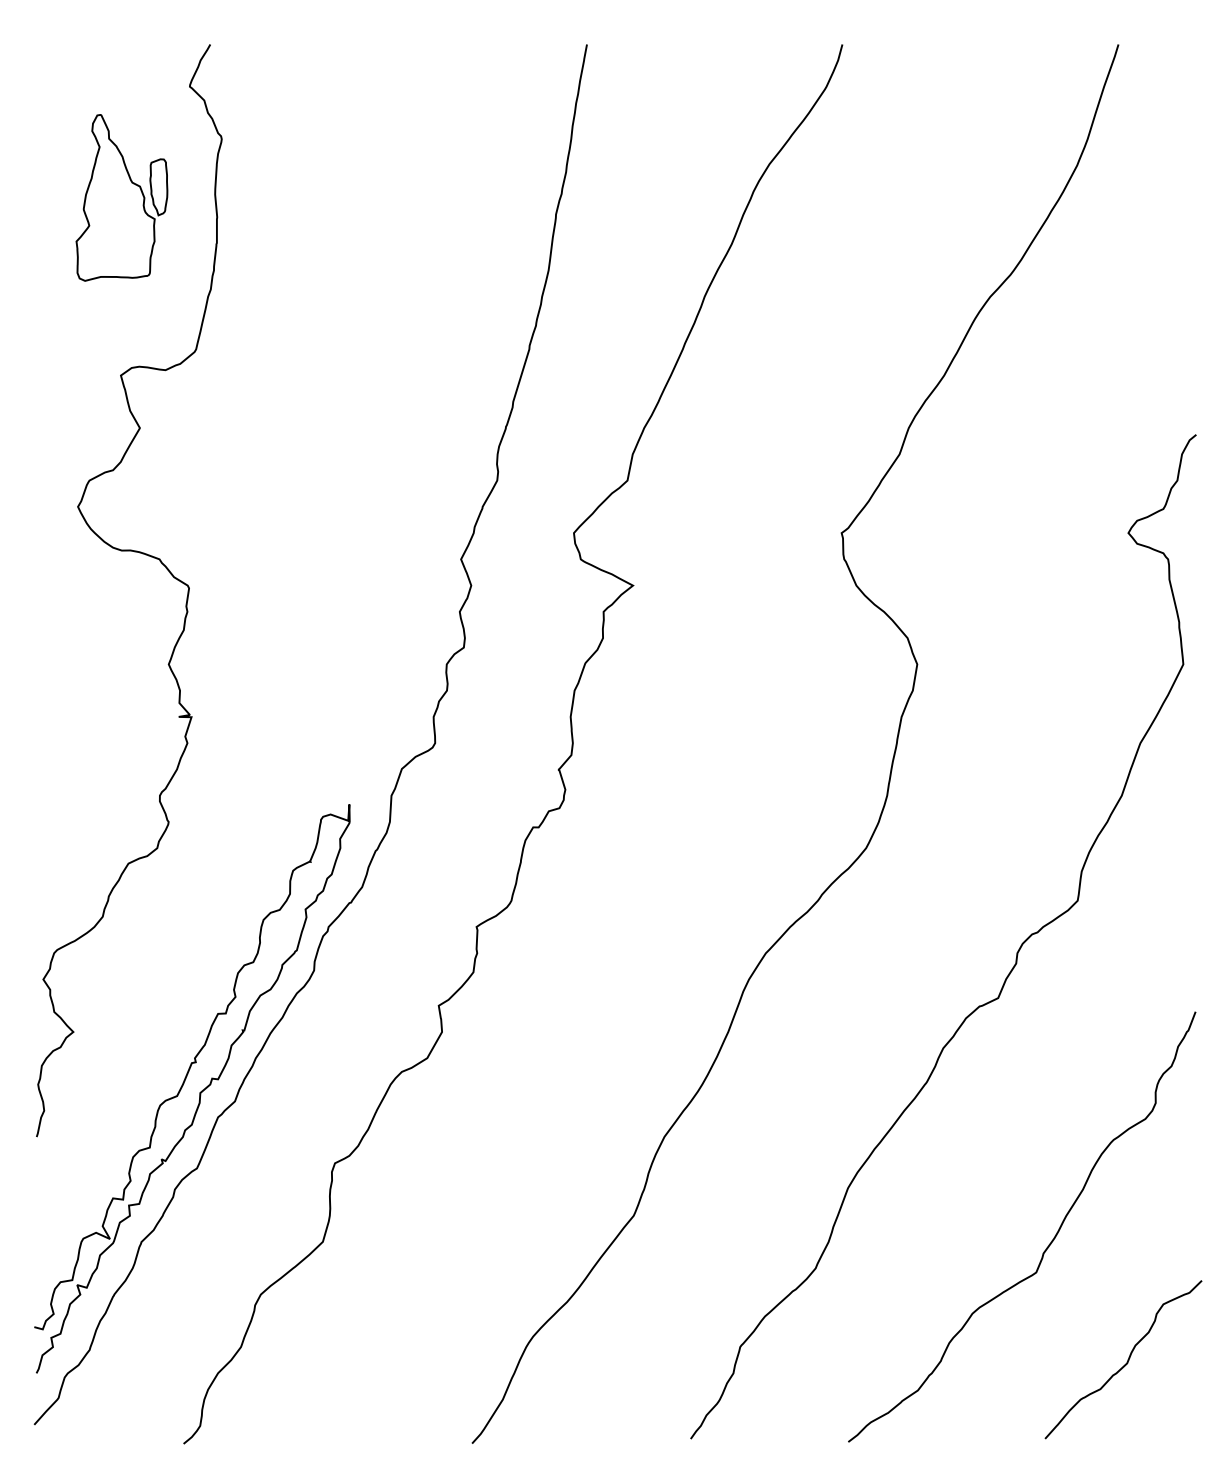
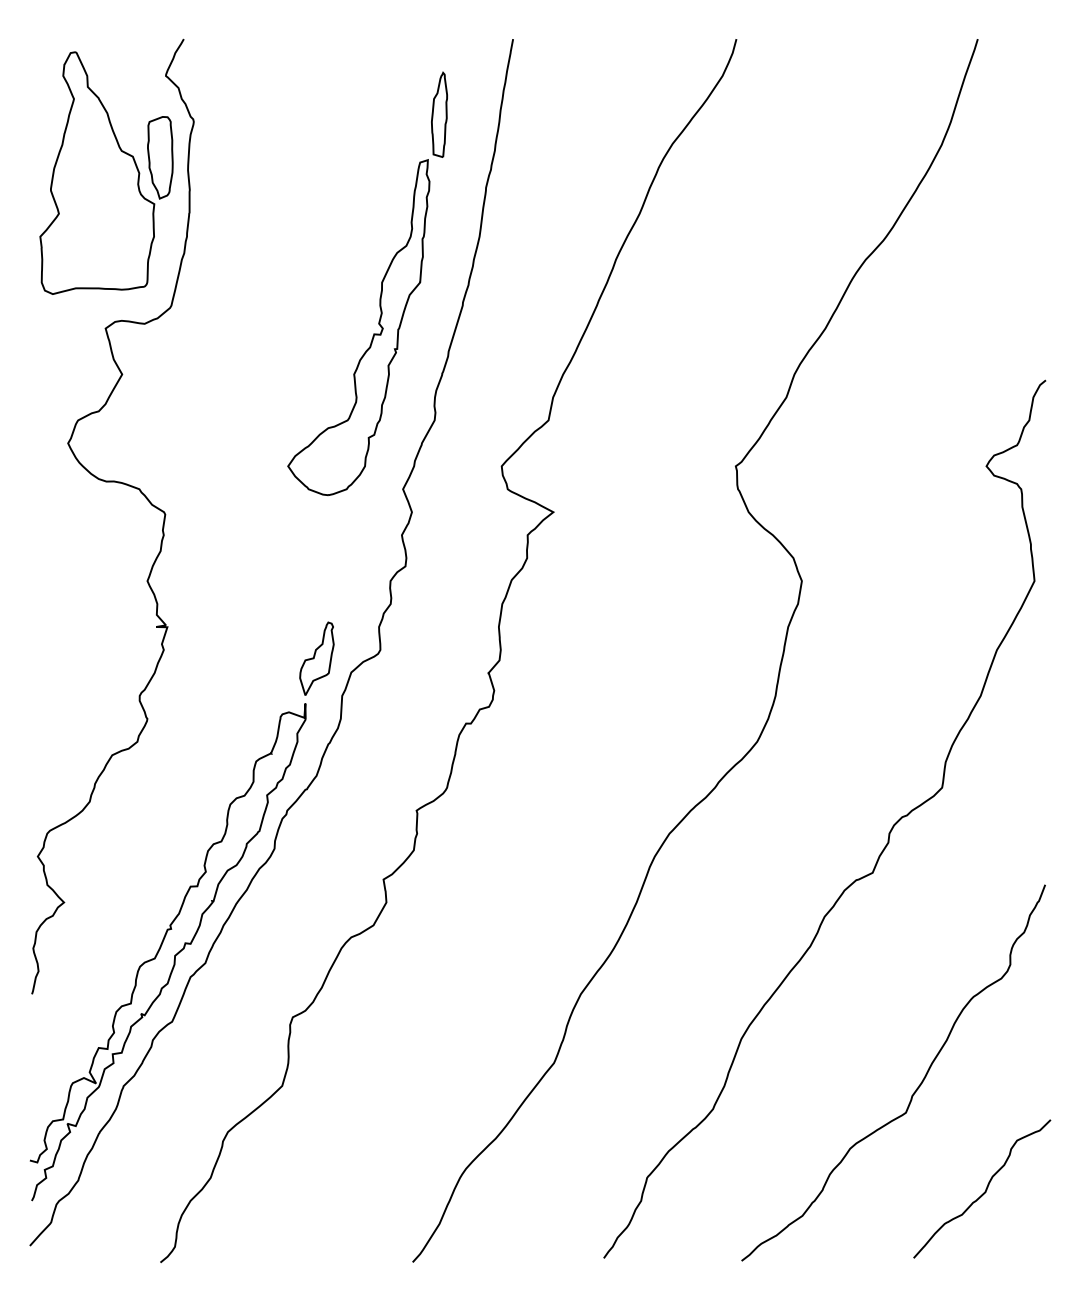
part: (121, 197) -> (106, 172), size x1.67
part: (436, 323) -> (381, 283), added
part: (362, 752) -> (316, 658), added

